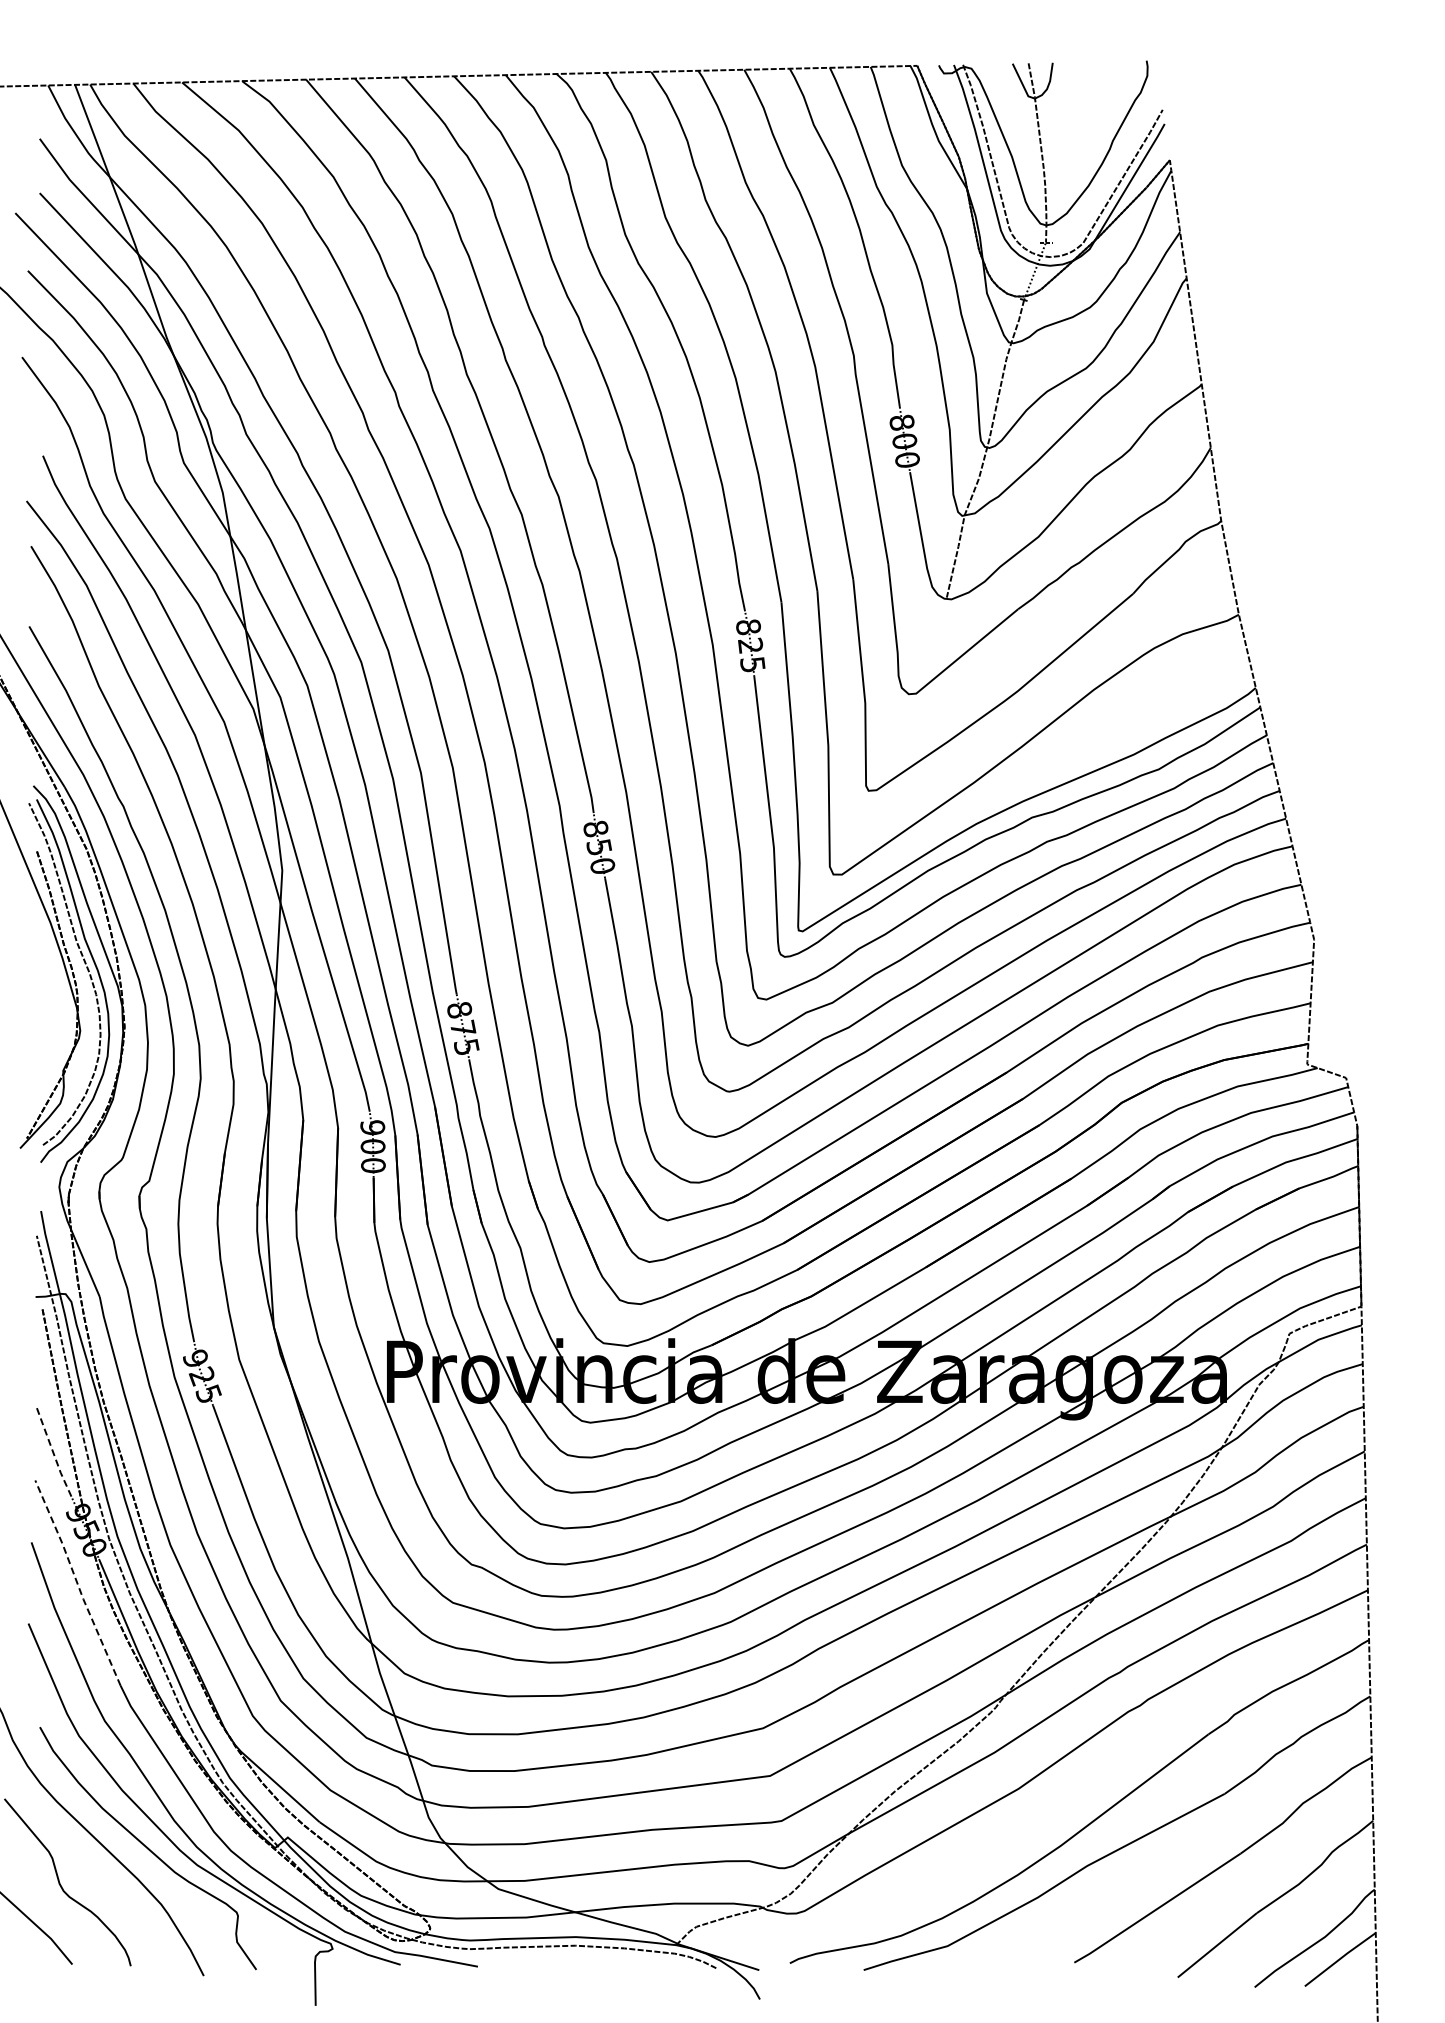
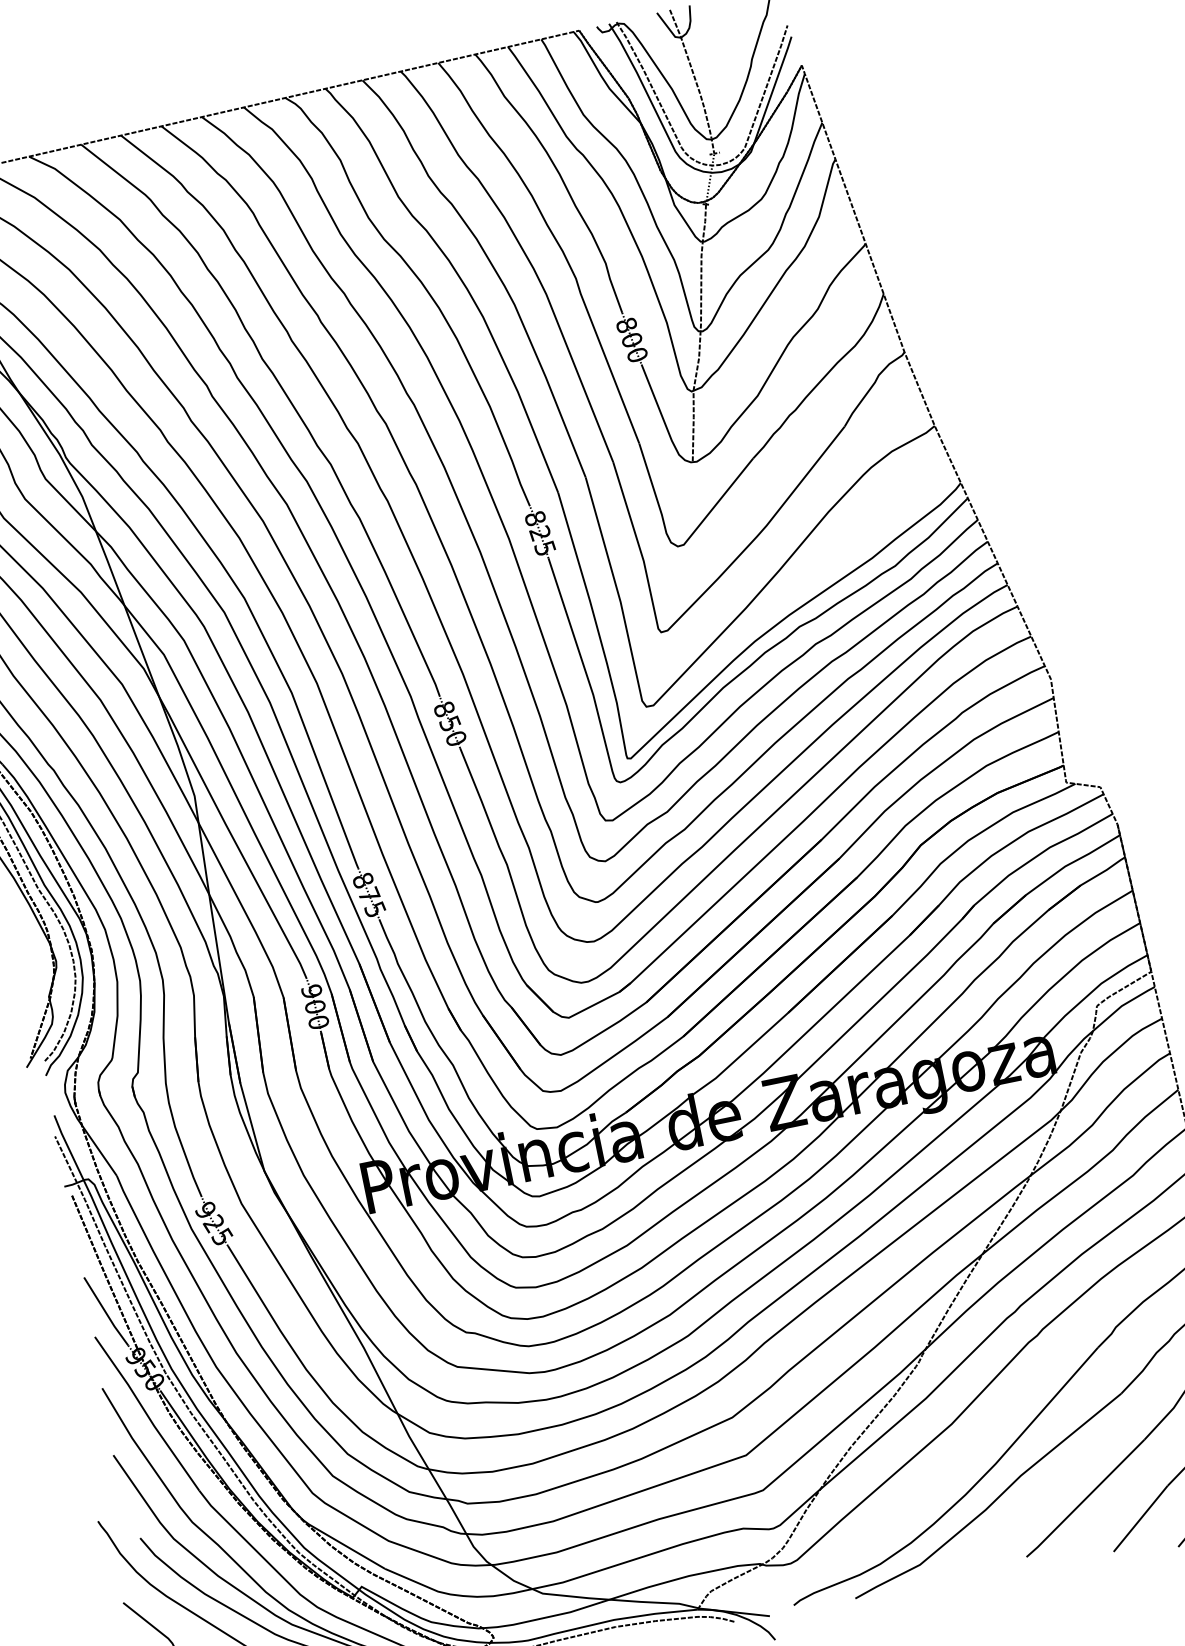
line: (53, 1454) -> (105, 1312), dashed -> solid
line: (77, 1583) -> (146, 1414), dashed -> solid

